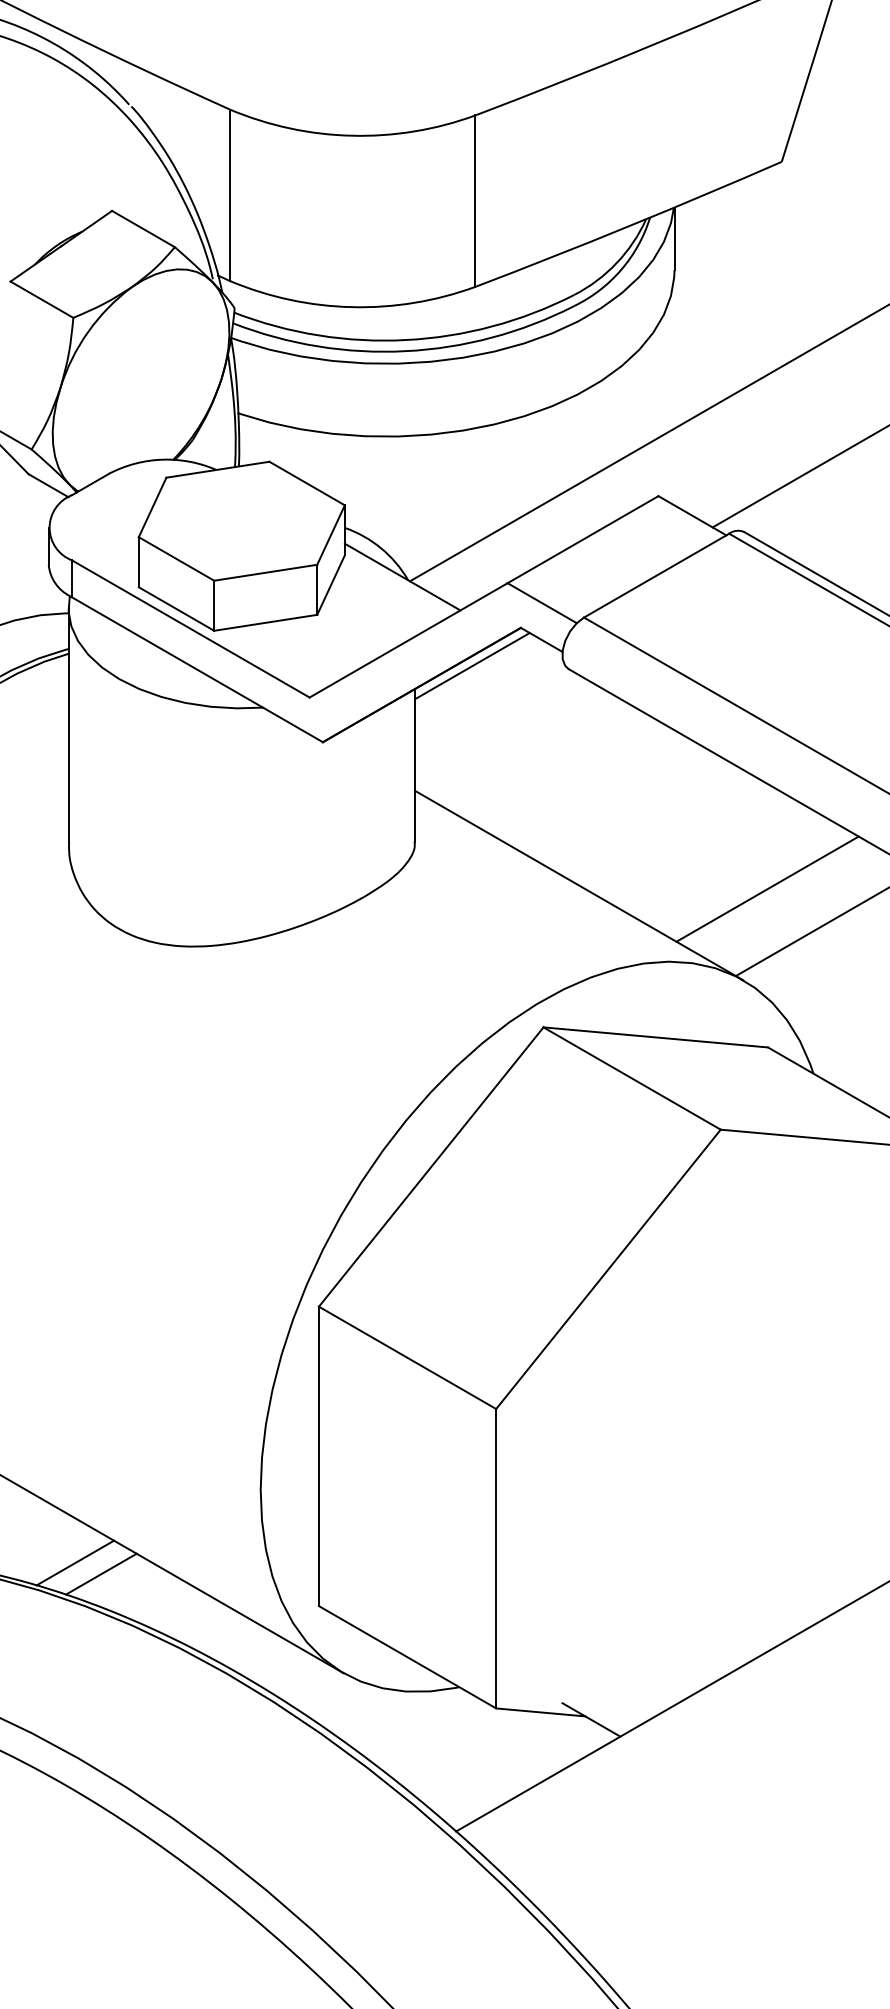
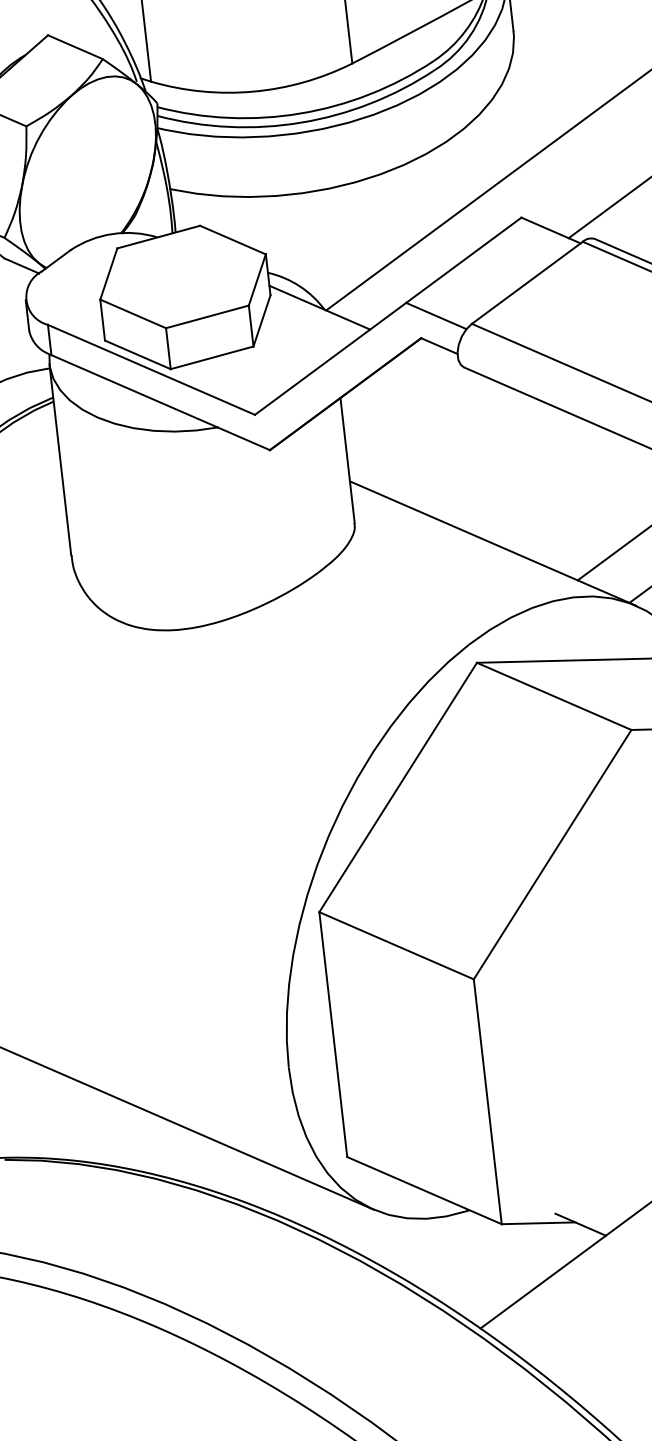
line: (472, 666) -> (385, 374), removed
line: (75, 1562) -> (144, 1144), removed
line: (100, 1573) -> (165, 1150), removed

